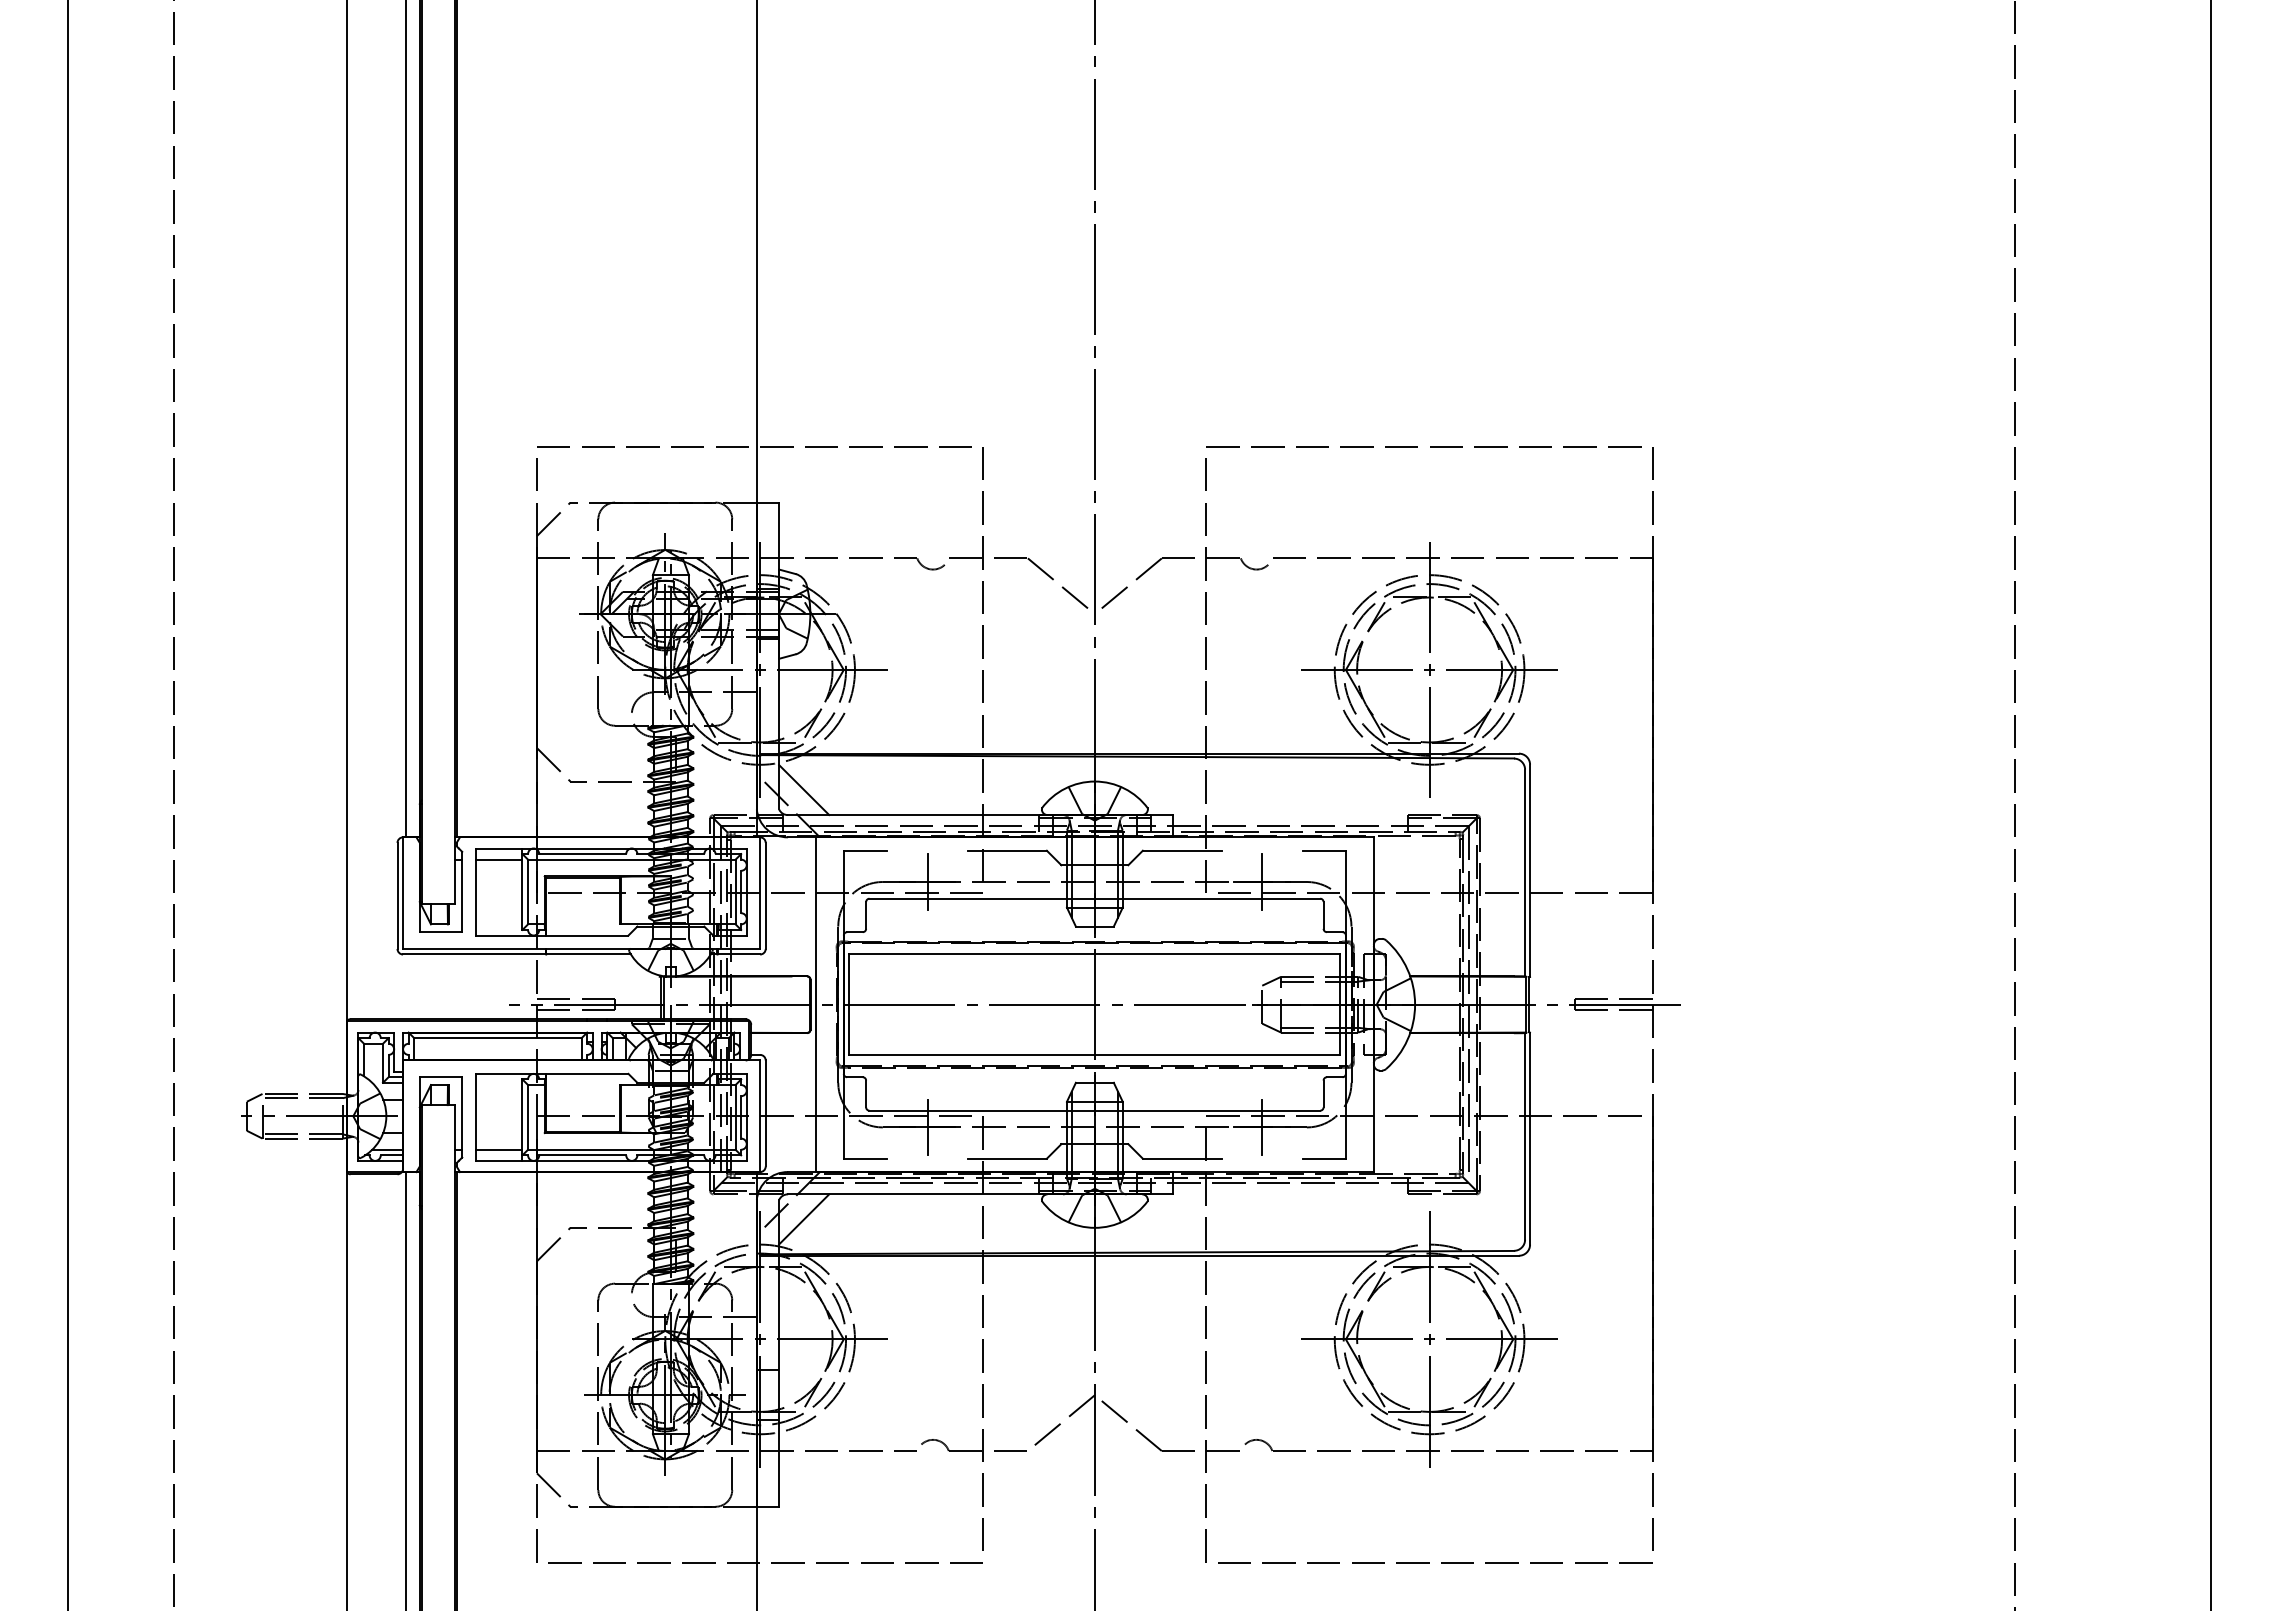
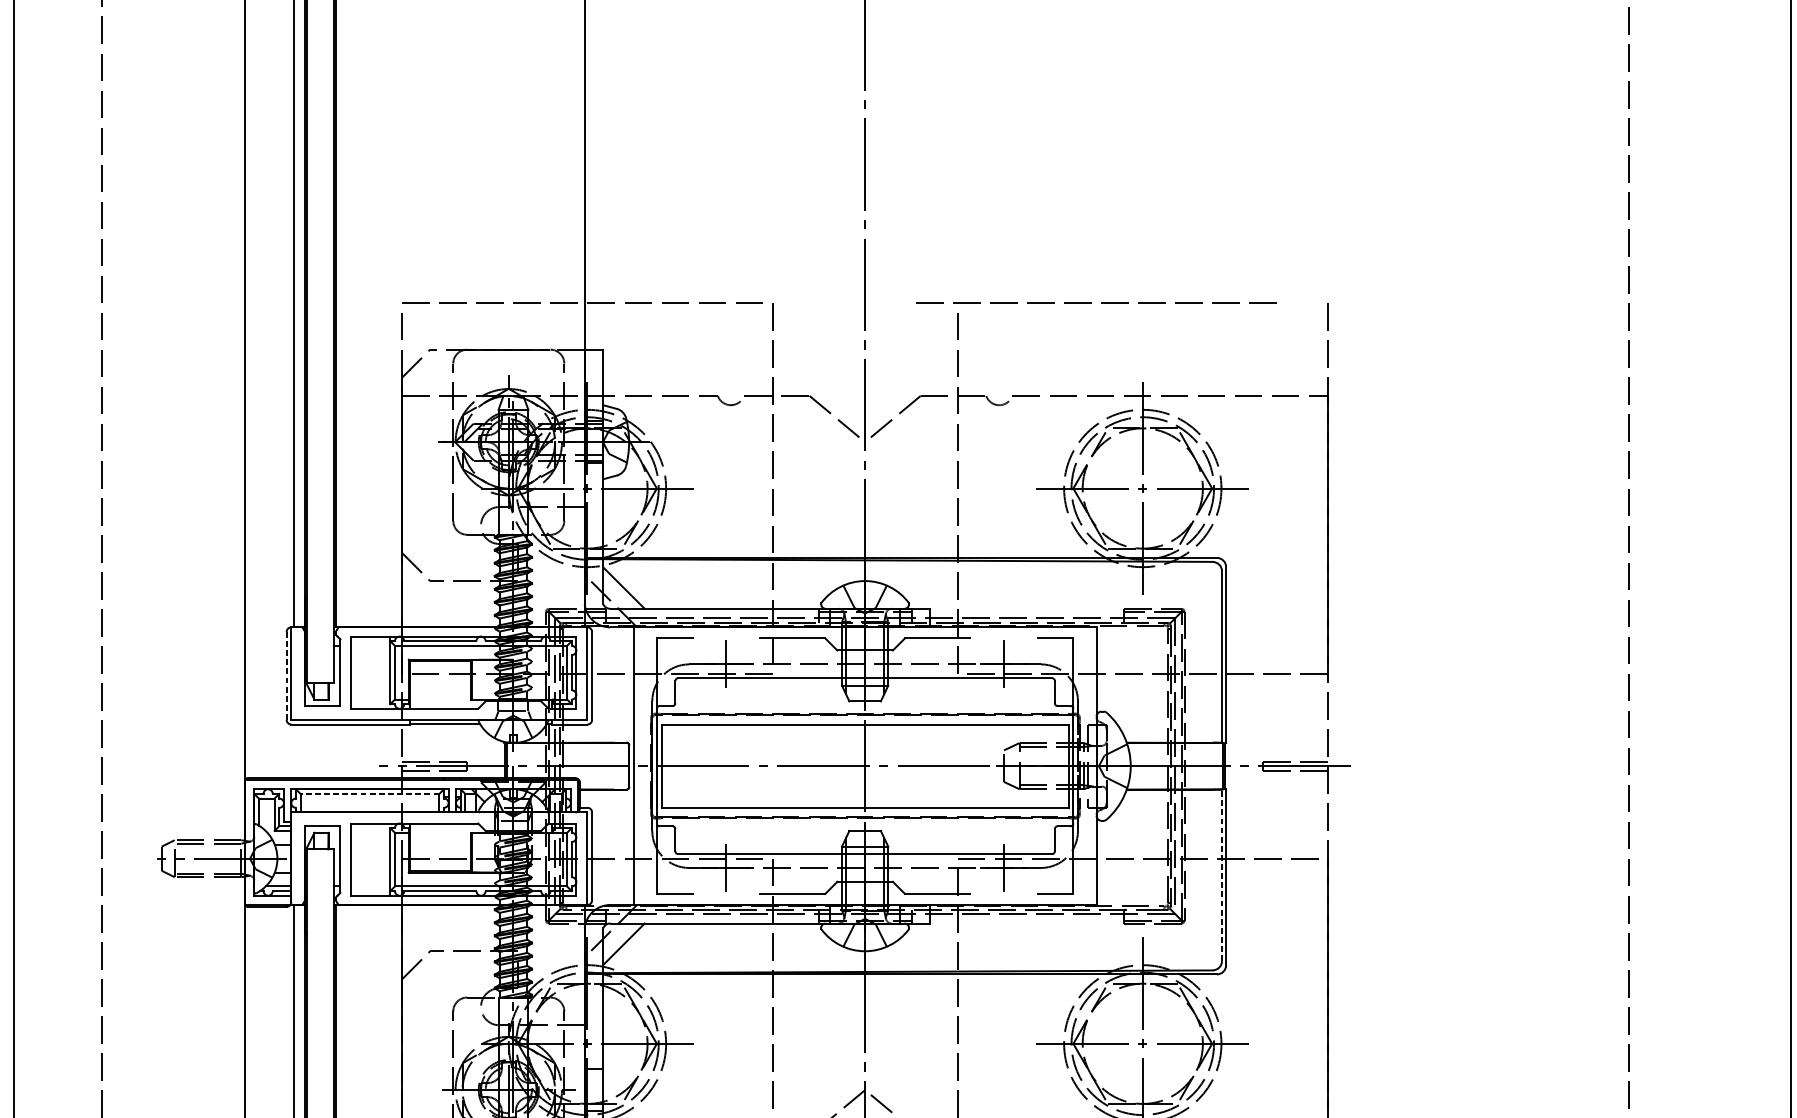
line: (1417, 446) -> (1091, 303), moved
line: (498, 859) -> (370, 645), removed
line: (397, 895) -> (286, 675), solid -> dashed
line: (497, 1038) -> (369, 794), solid -> dashed
line: (1525, 1135) -> (1222, 874), solid -> dashed
line: (498, 1149) -> (370, 886), removed

